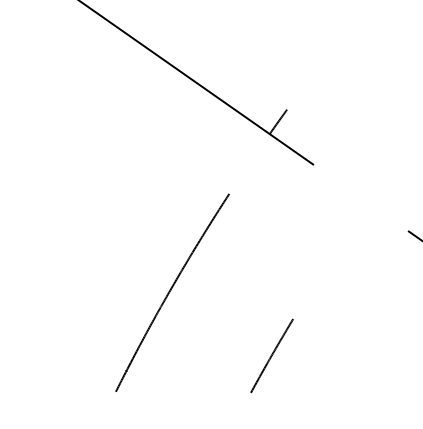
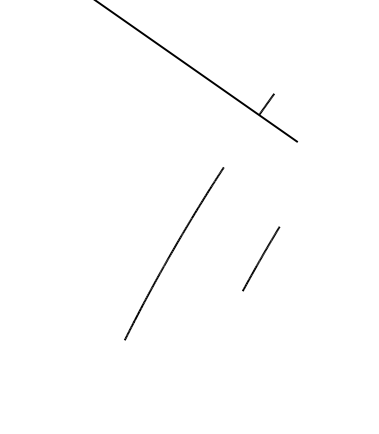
line: (272, 355) -> (261, 258), moved

